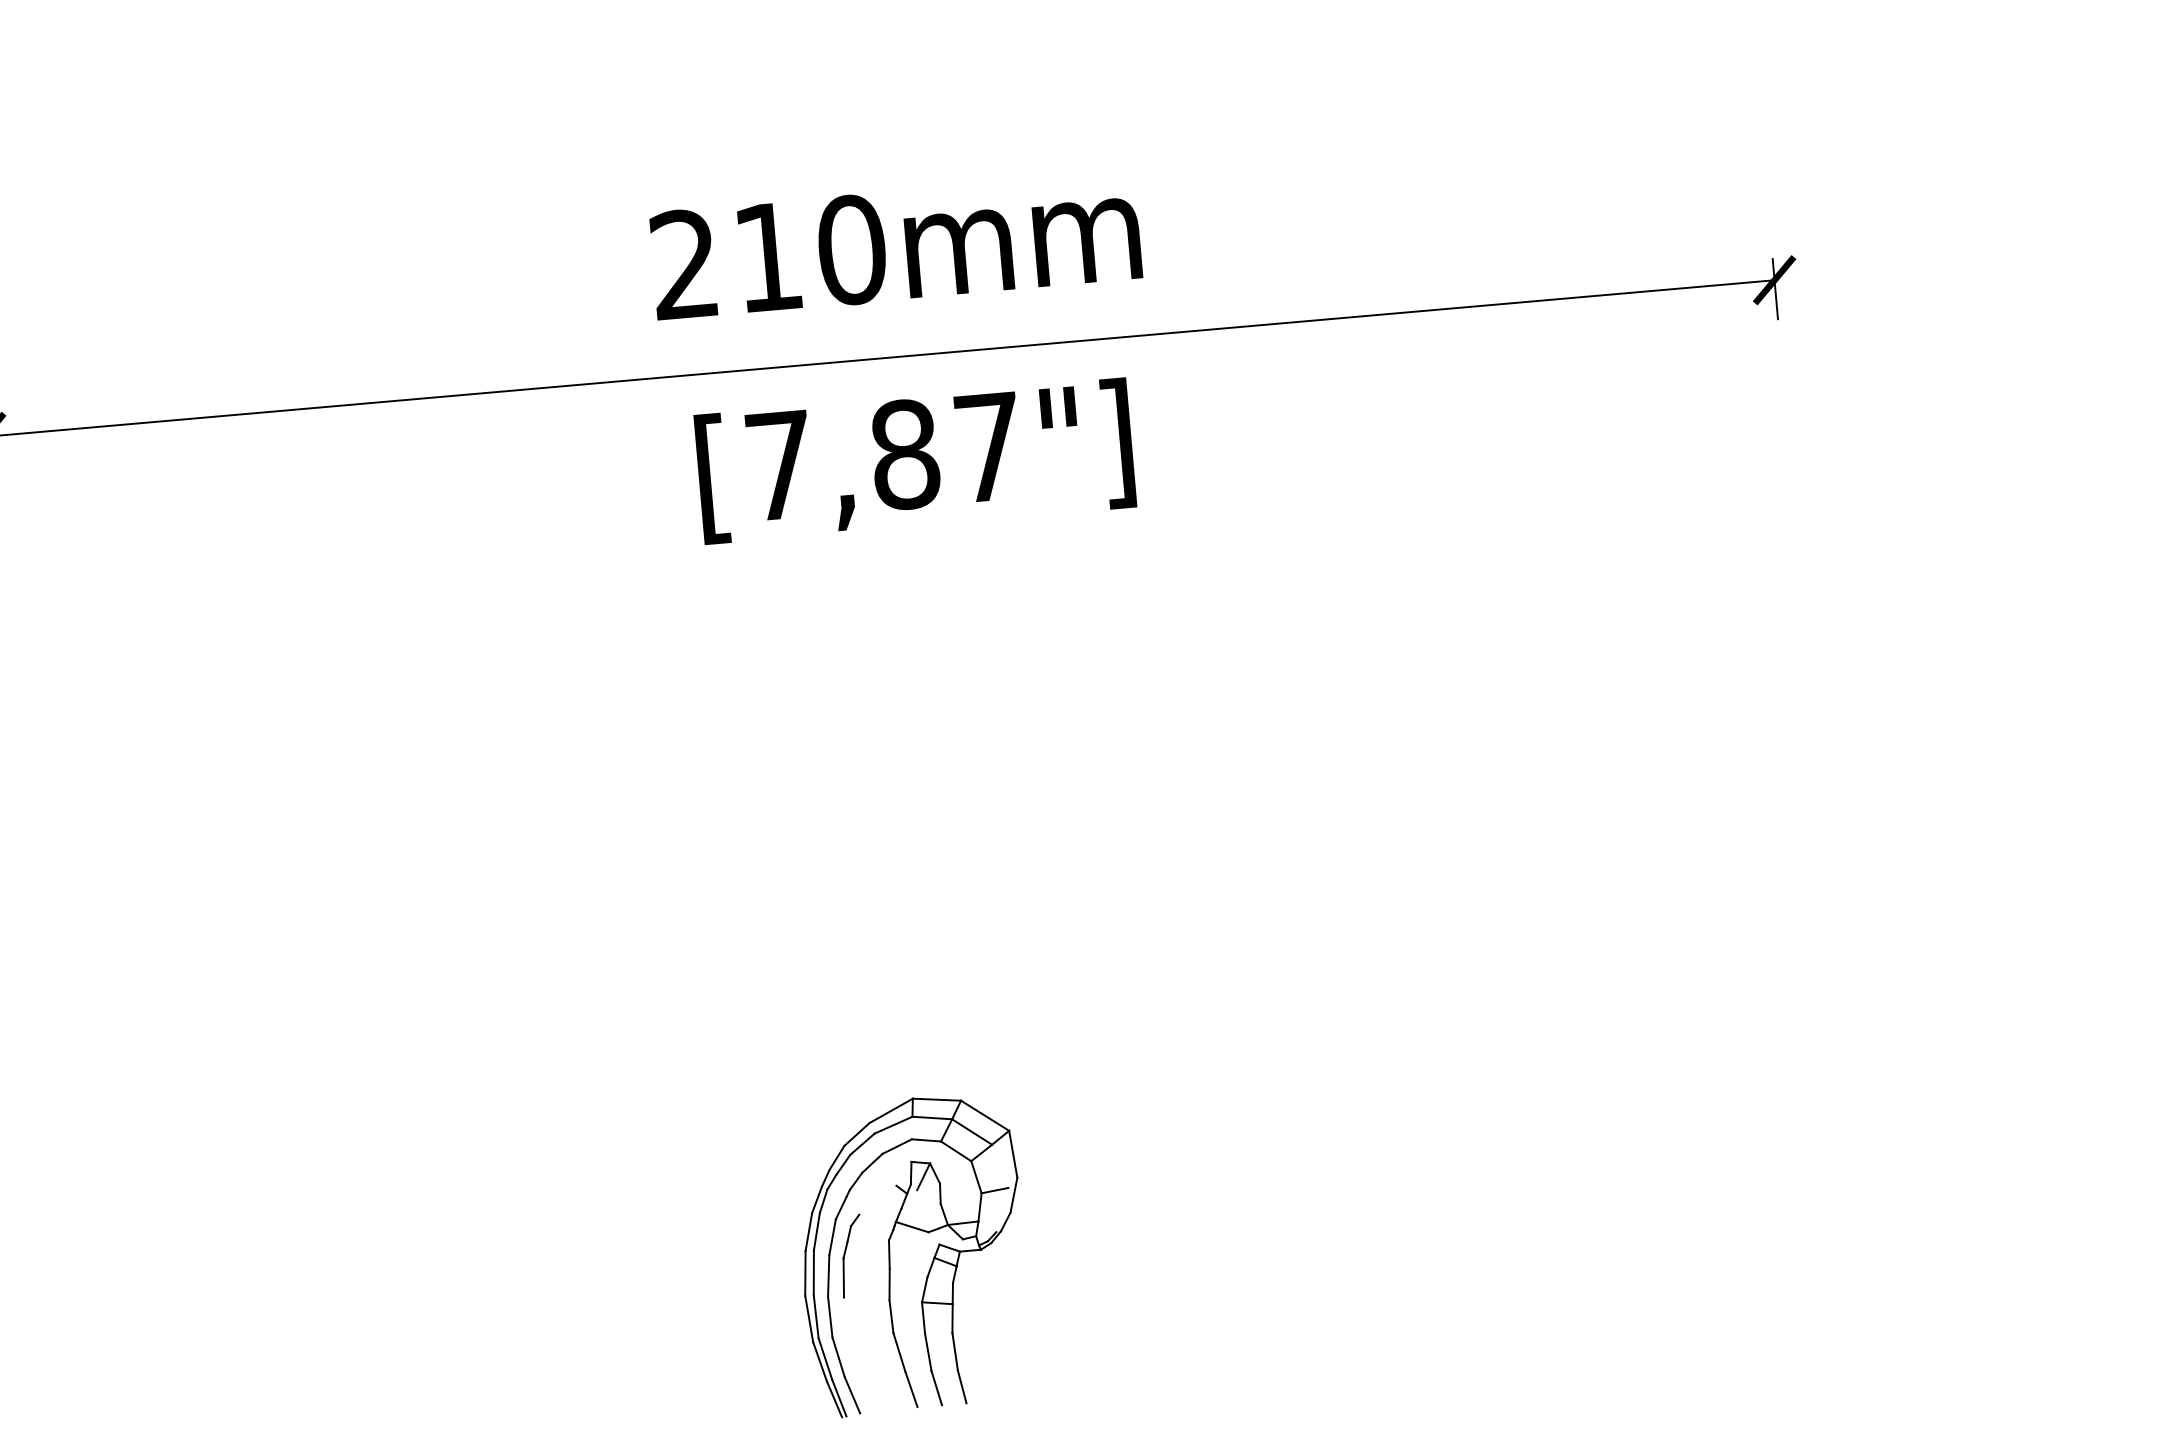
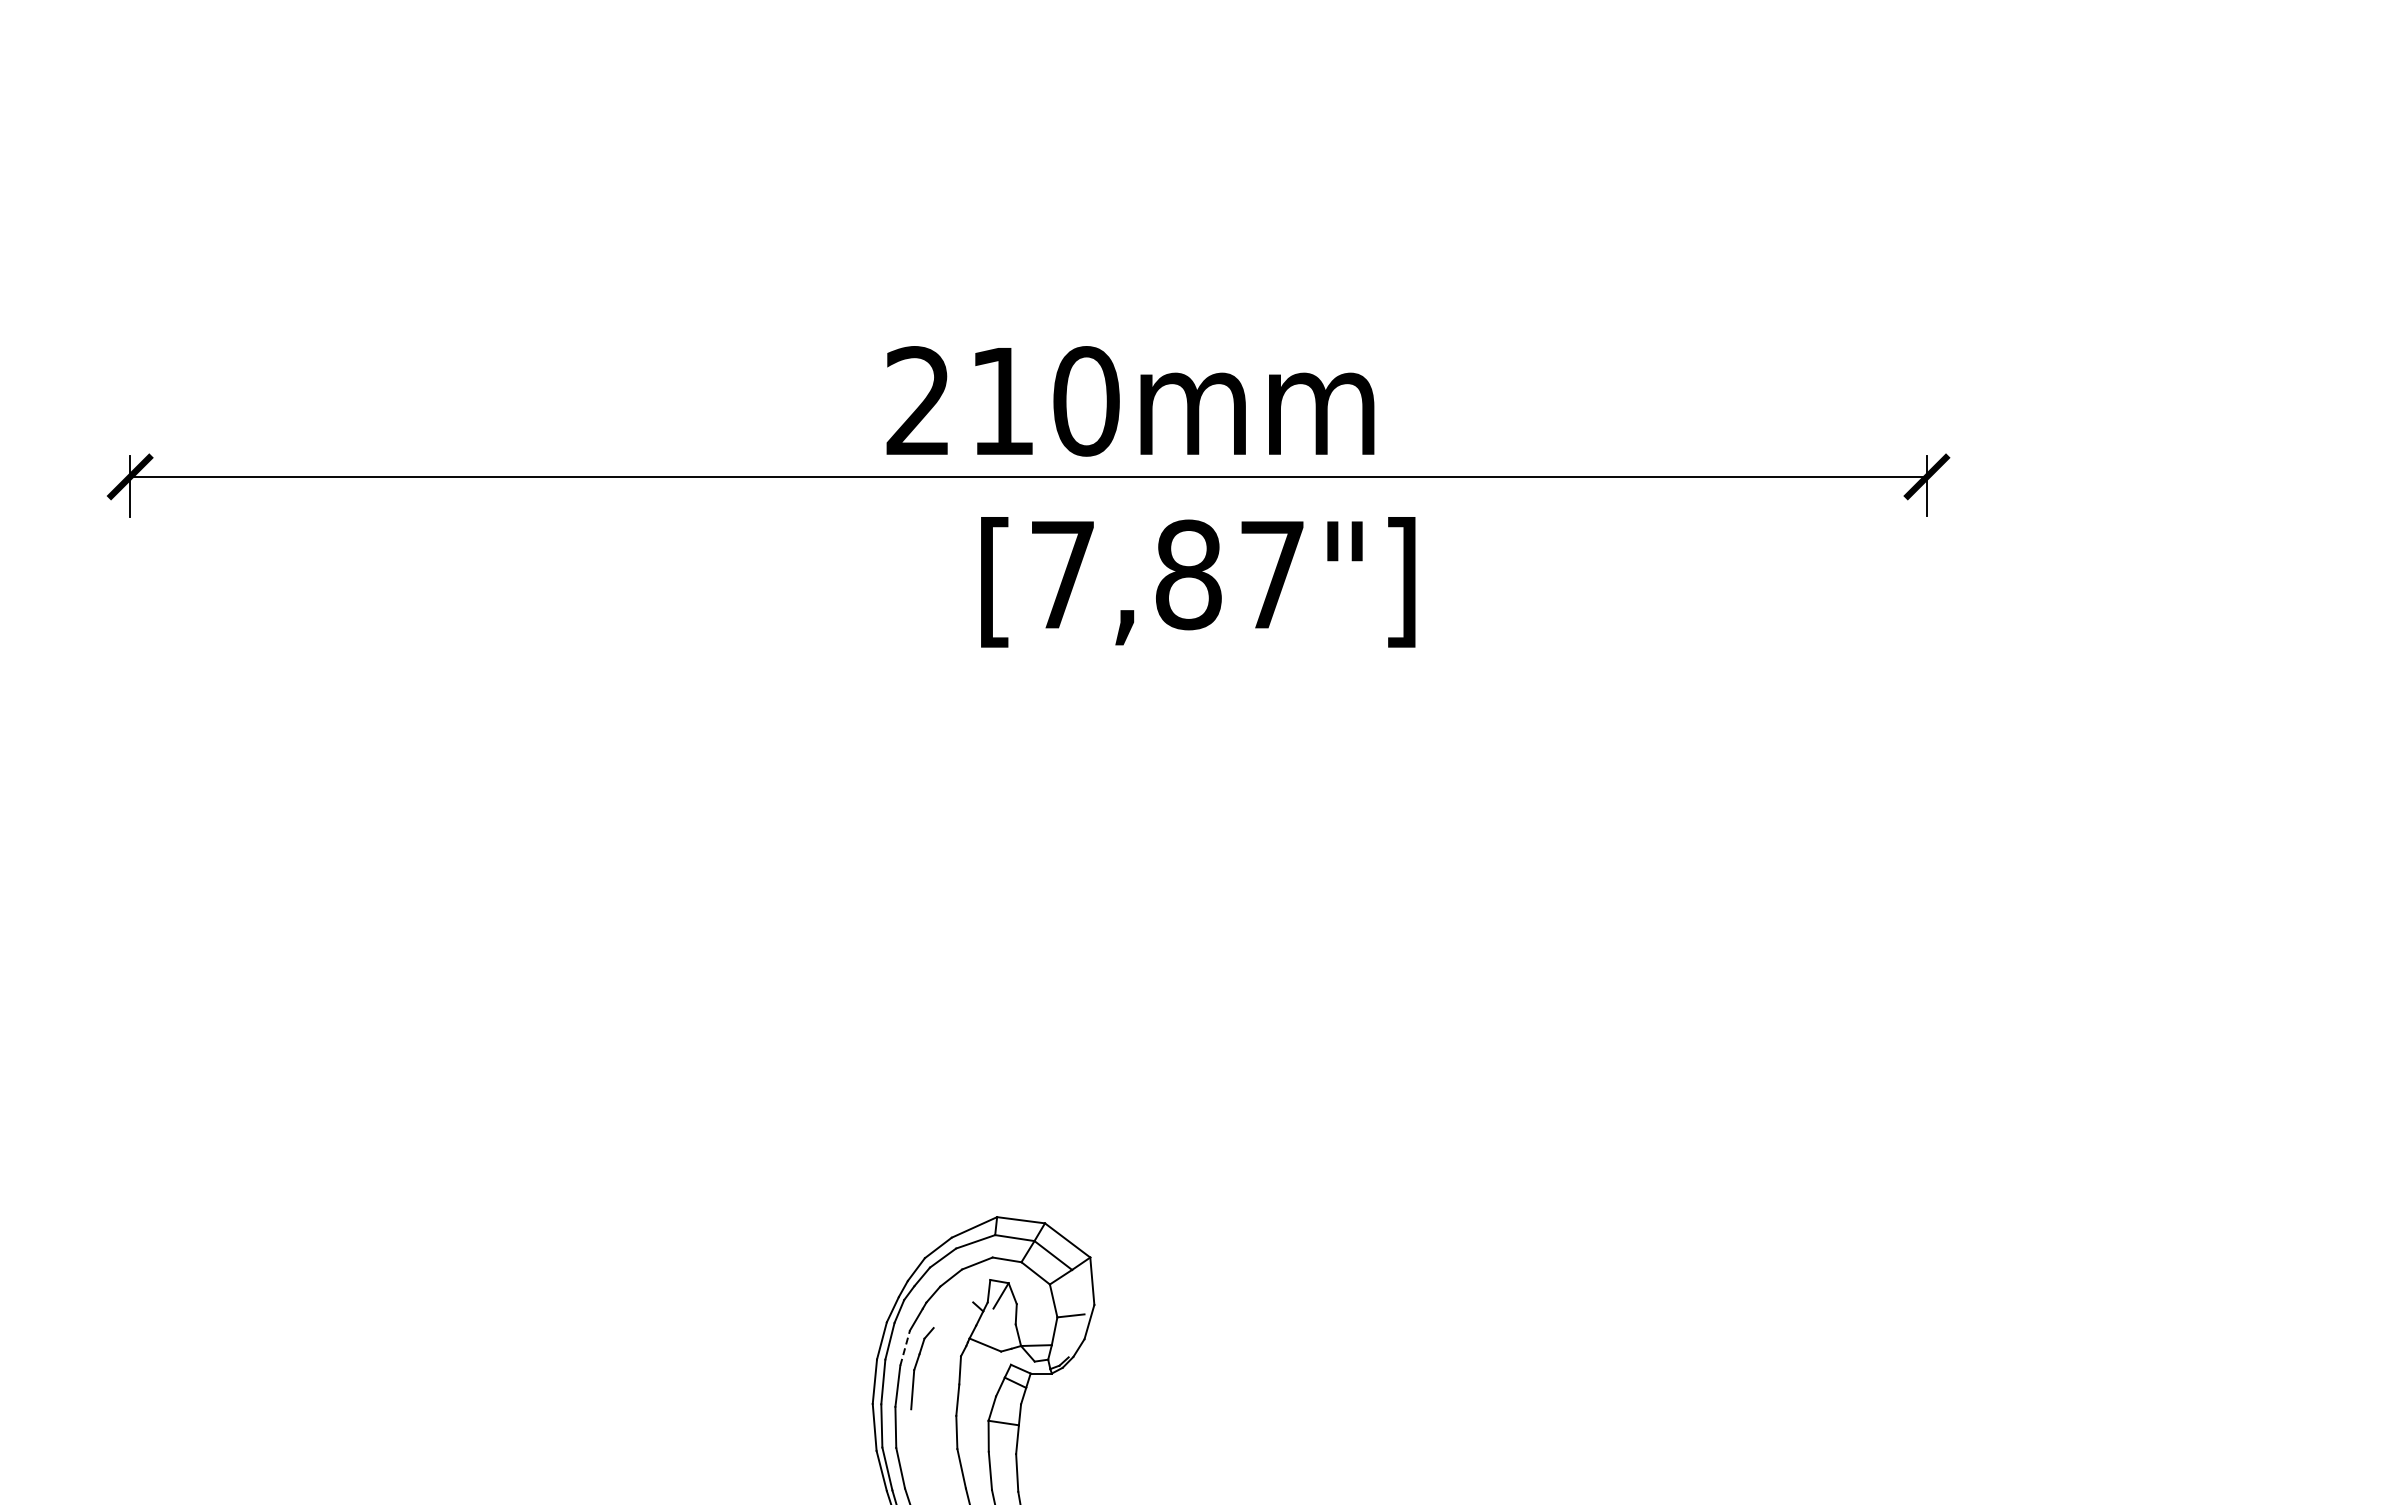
text: (895, 246) -> (1130, 401), moved
text: (915, 461) -> (1198, 582), moved
line: (832, 1236) -> (905, 1347), solid -> dashed

